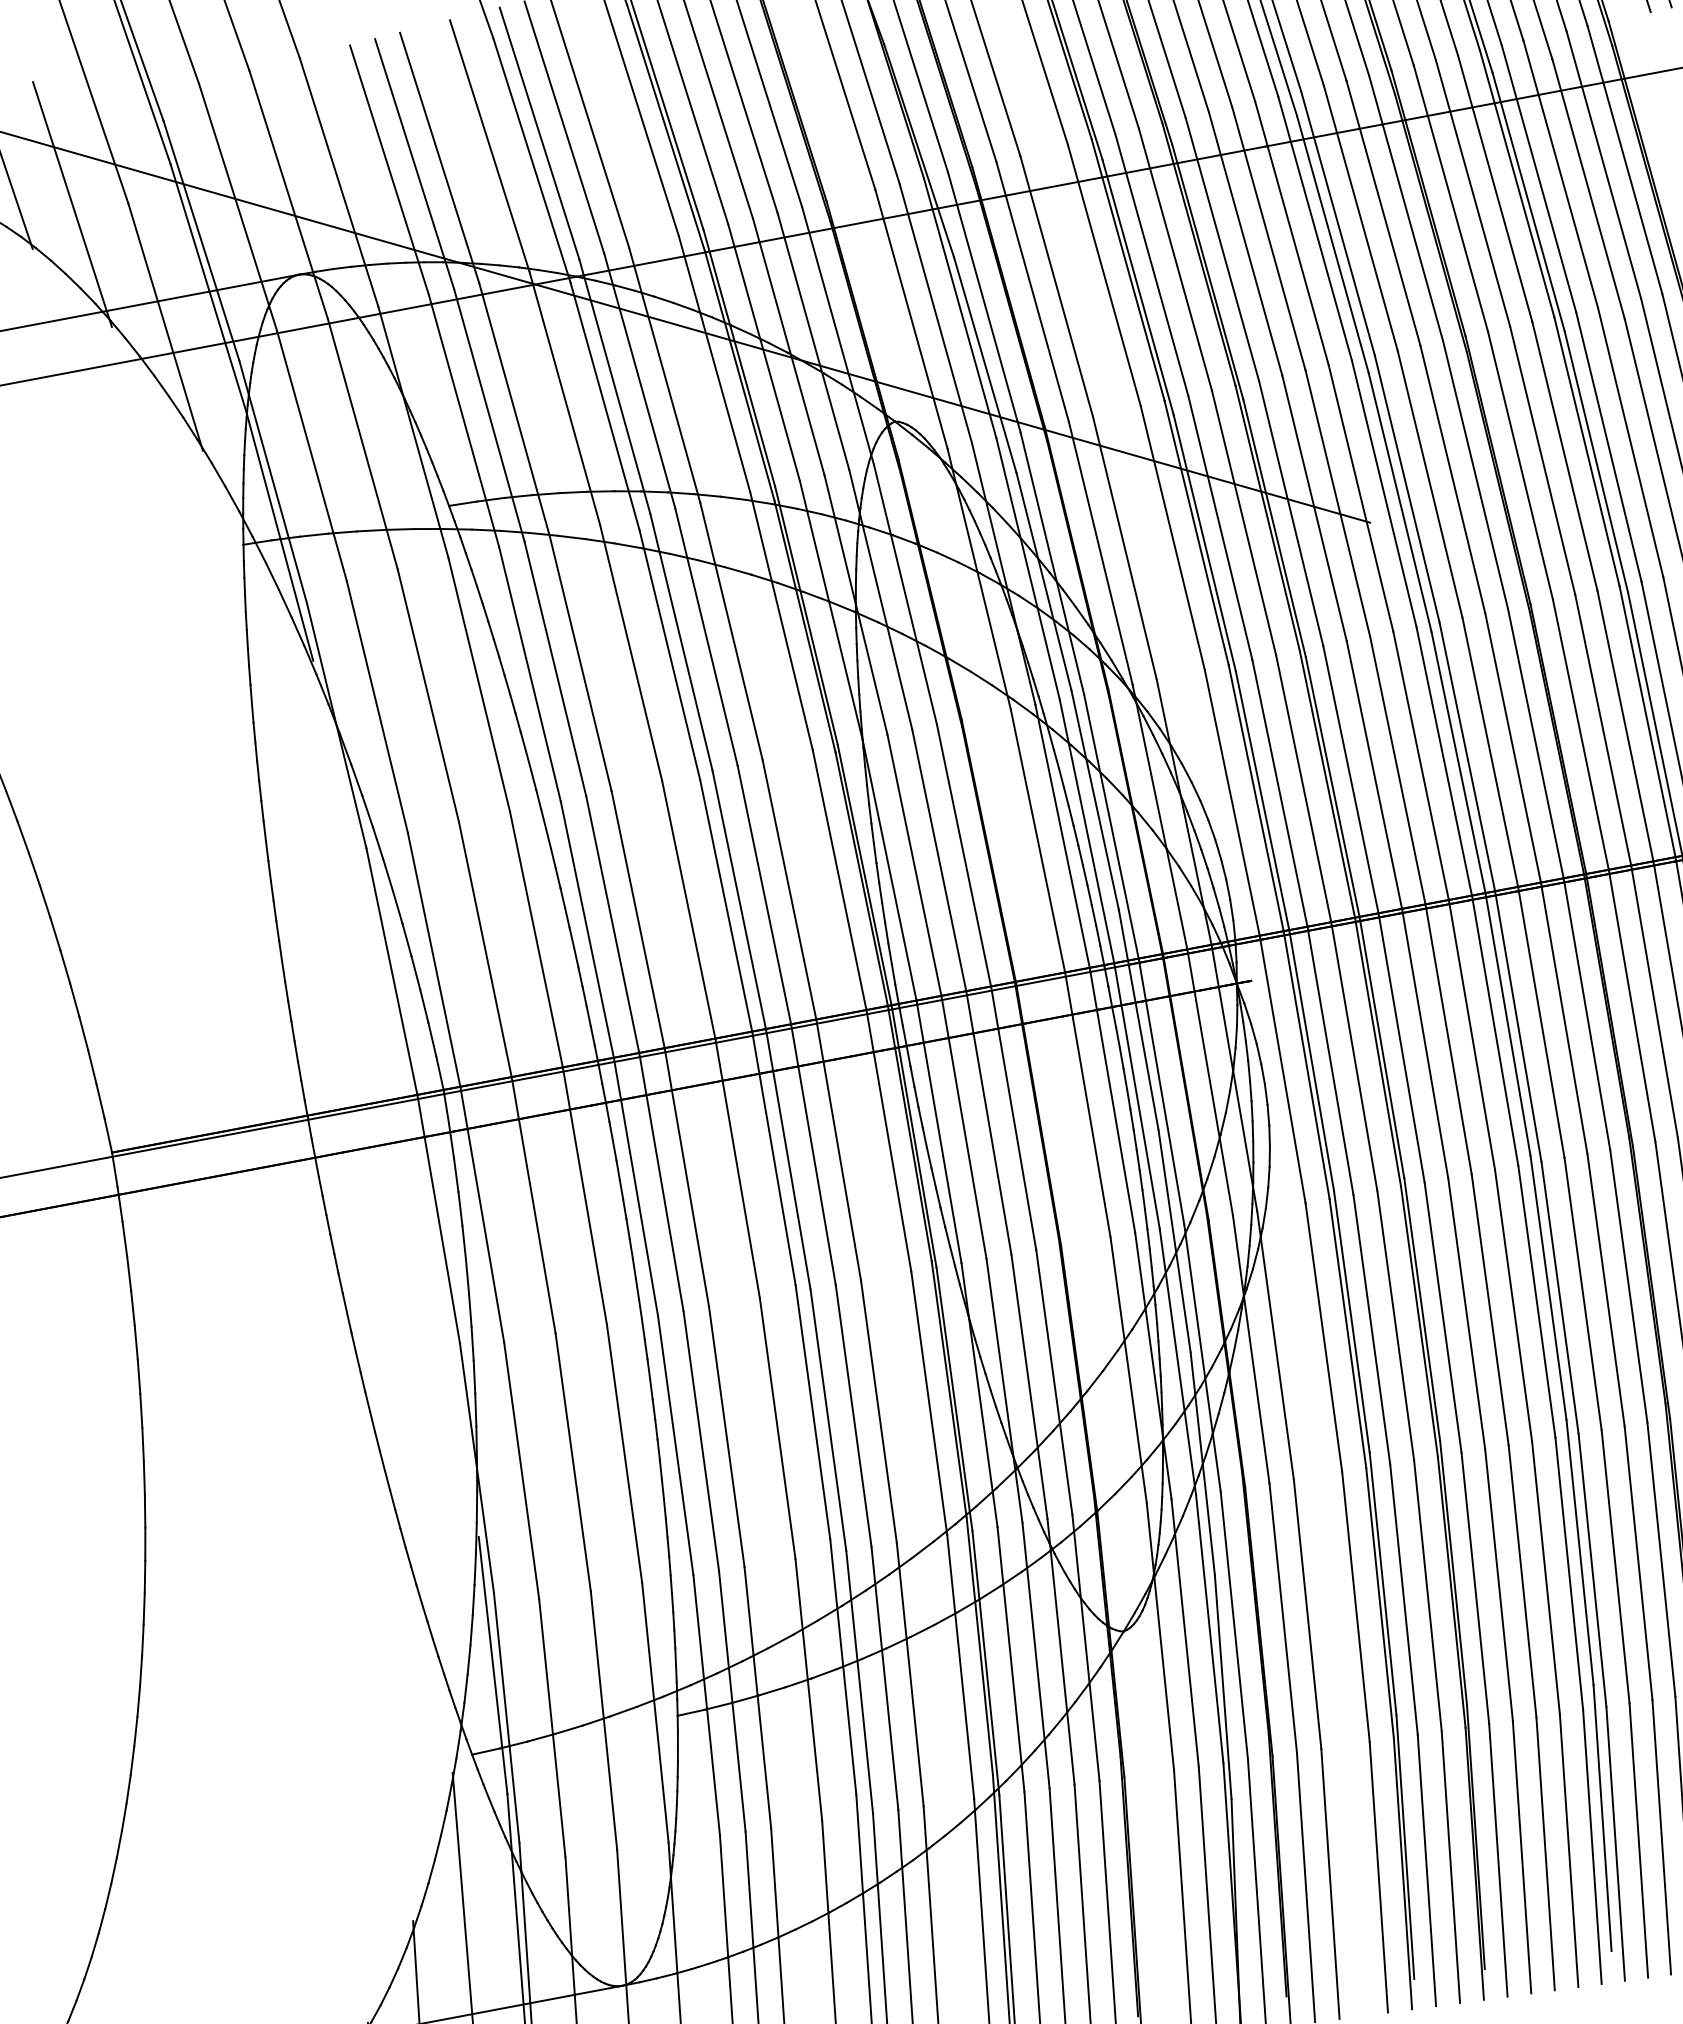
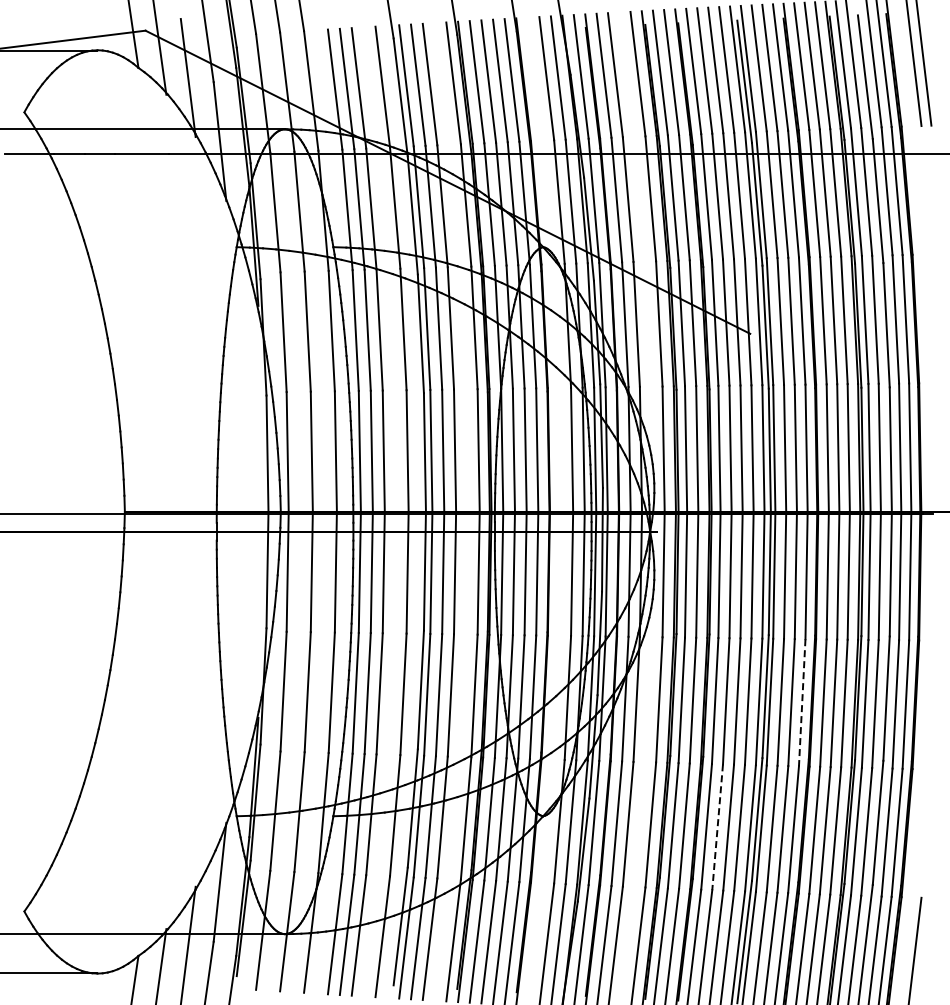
line: (1629, 1285) -> (802, 702), solid -> dashed
line: (1498, 1585) -> (717, 827), solid -> dashed

